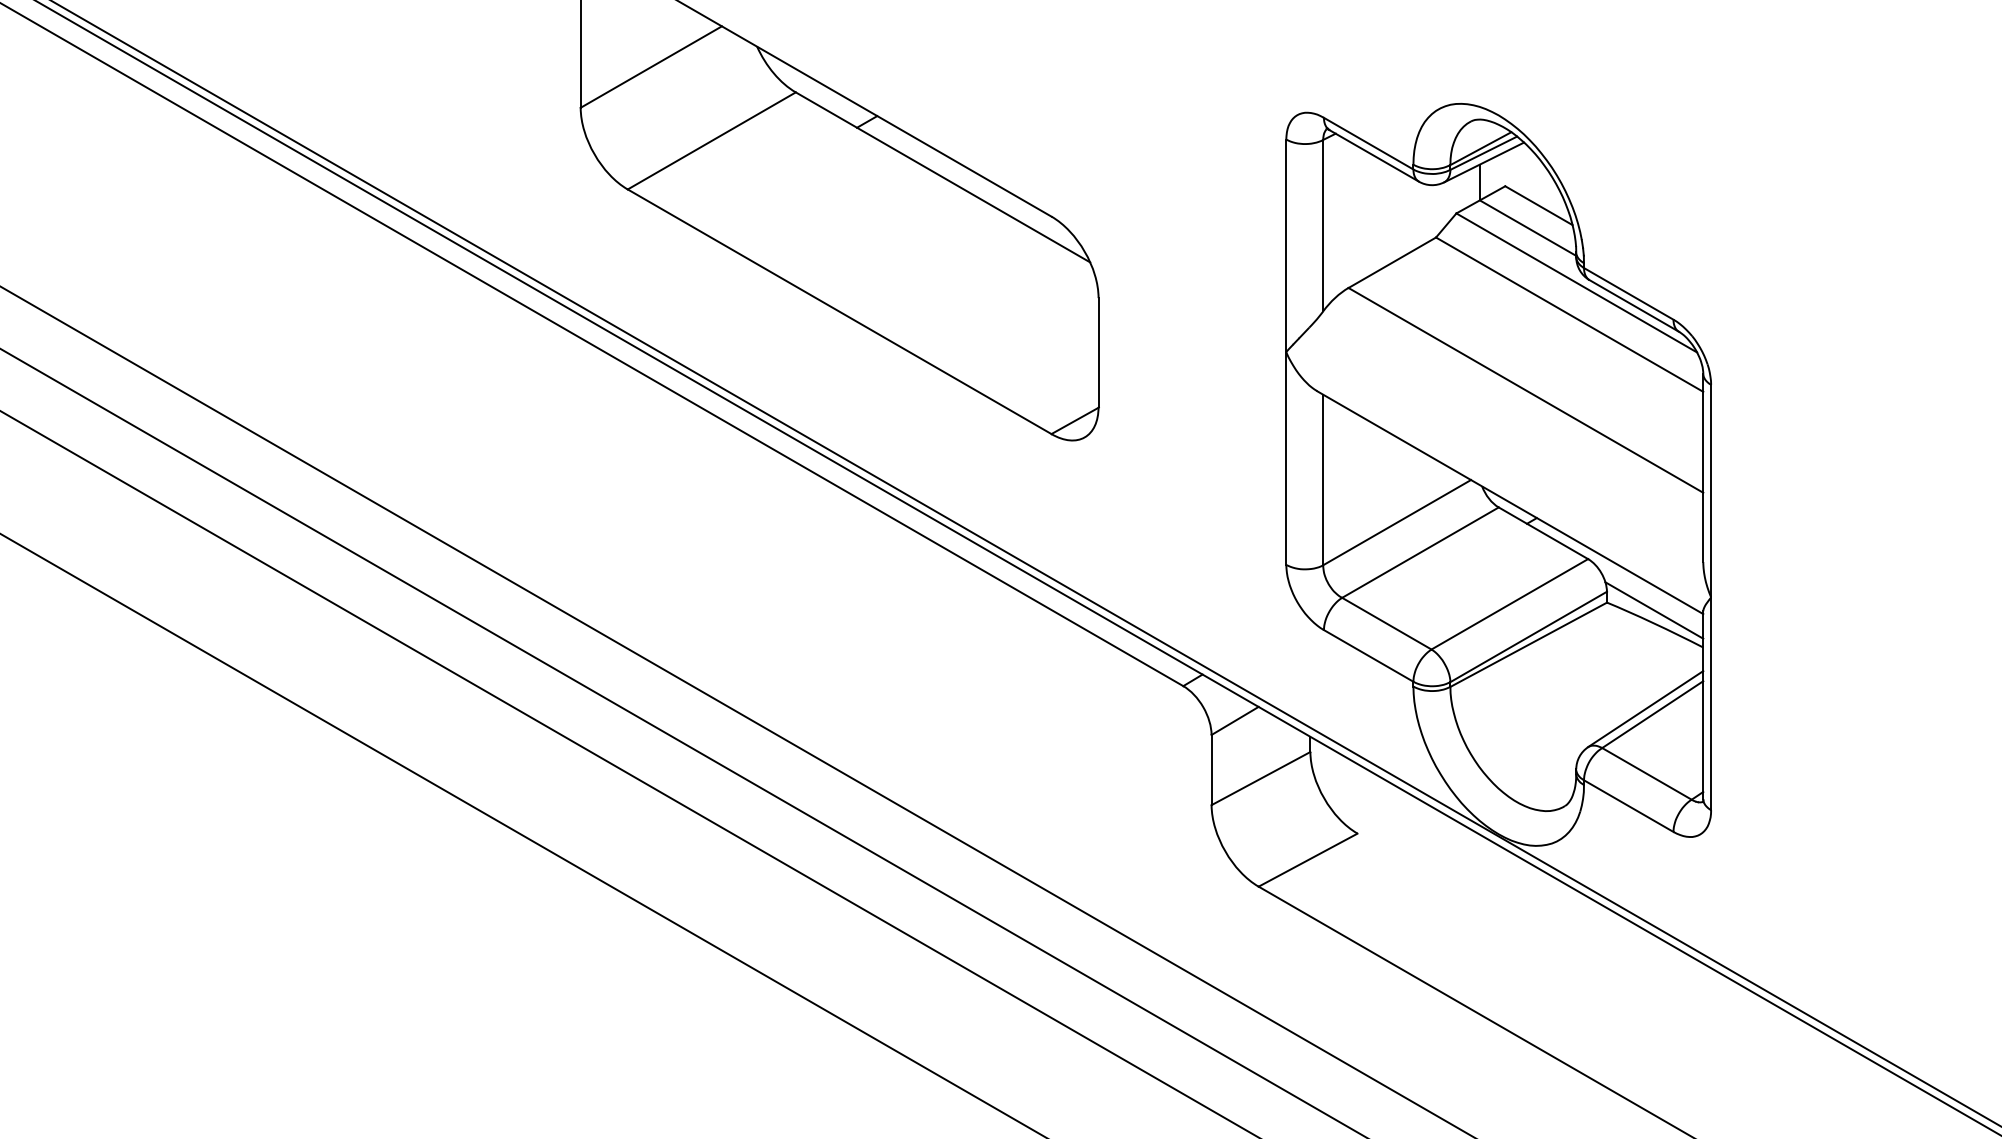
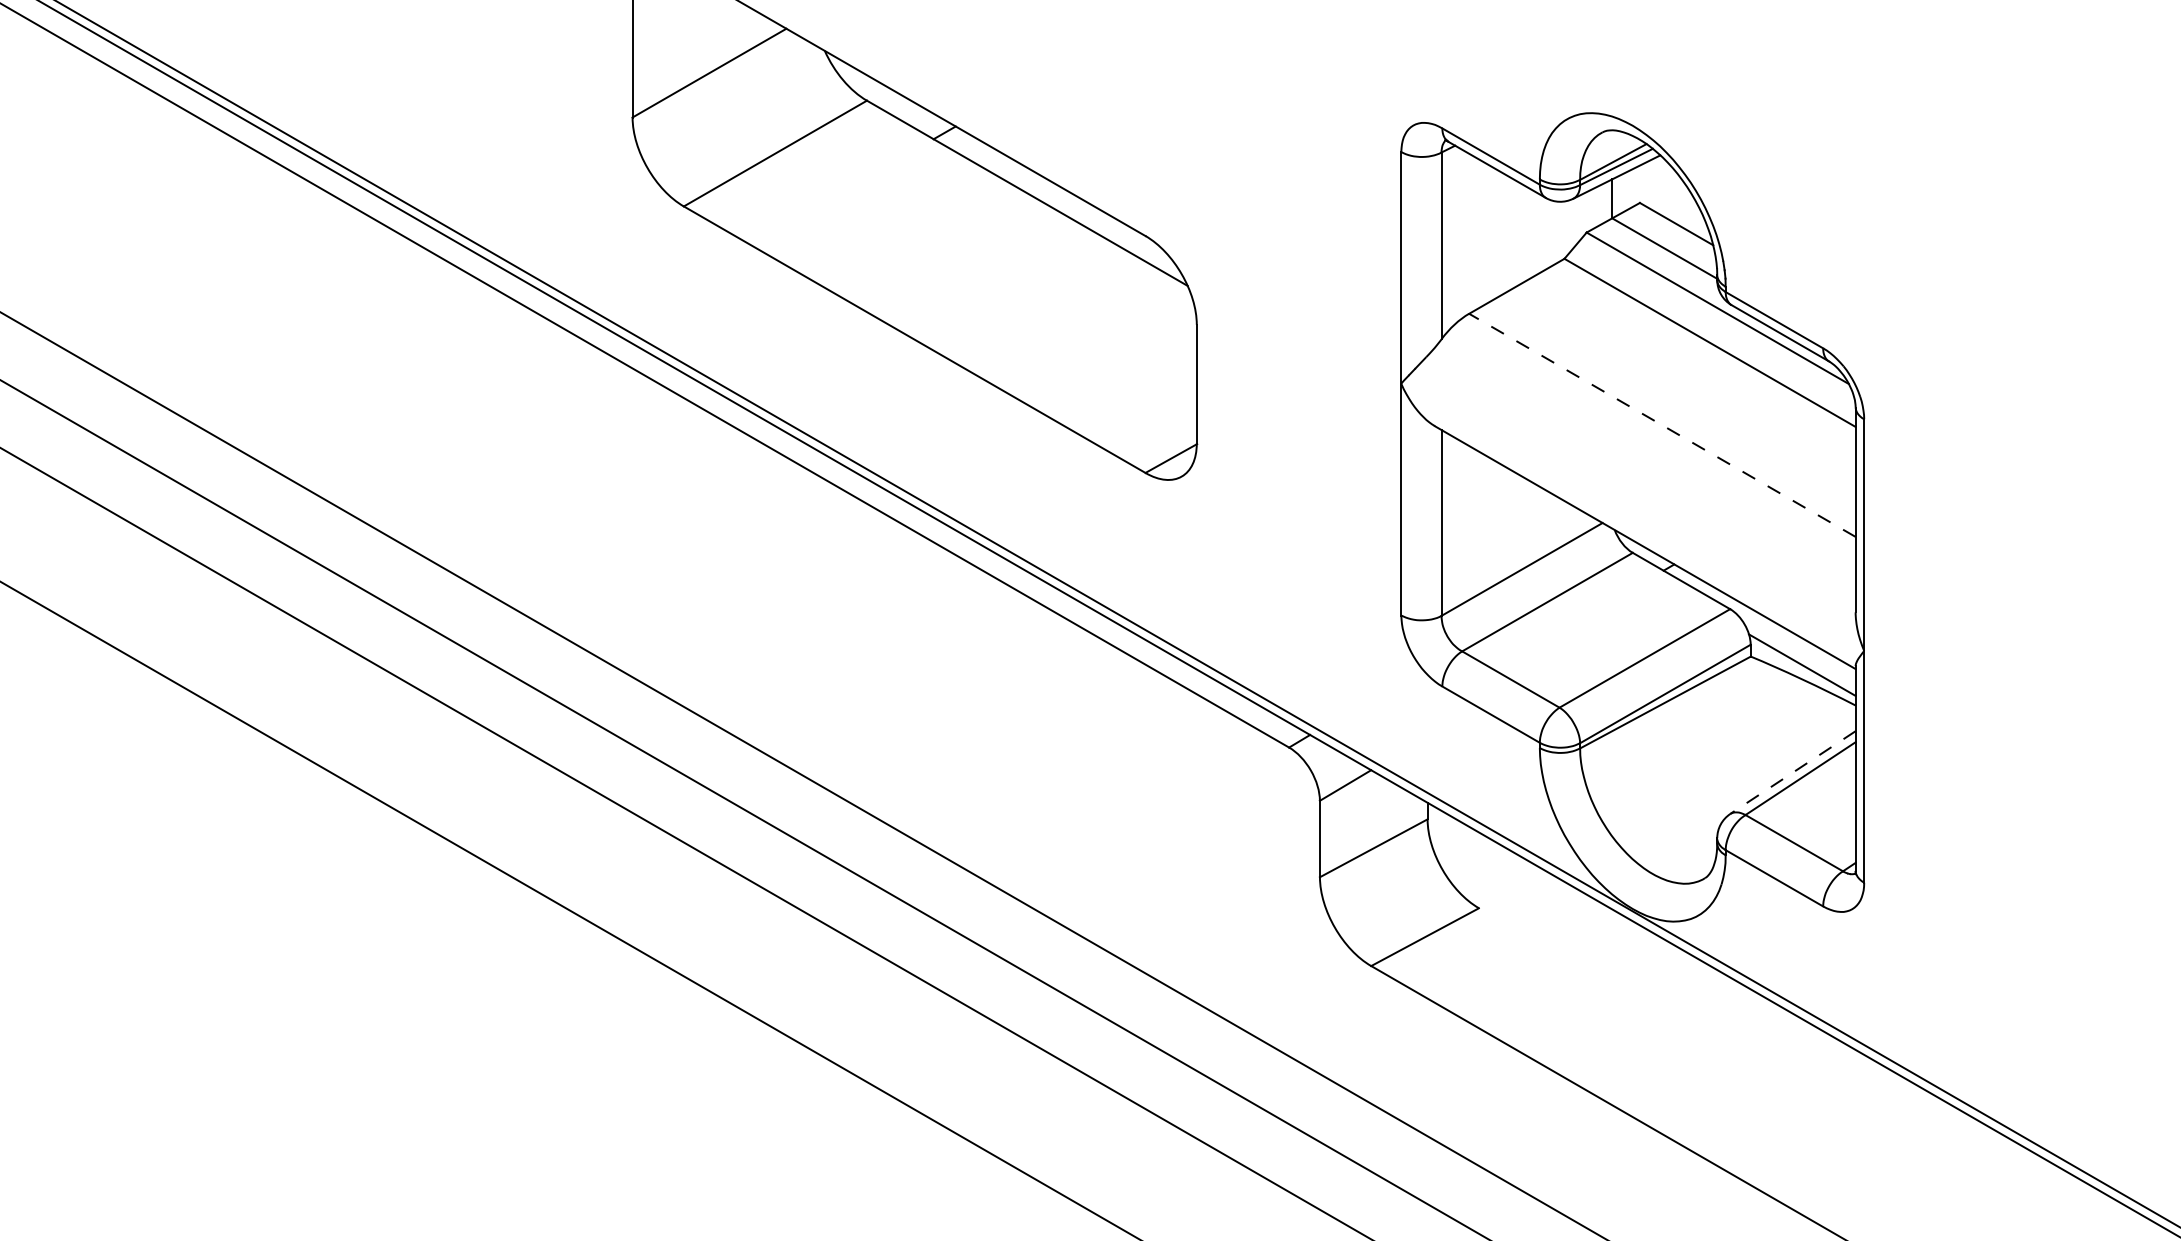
line: (1525, 390) -> (1661, 425), solid -> dashed
line: (1645, 709) -> (1792, 773), solid -> dashed

